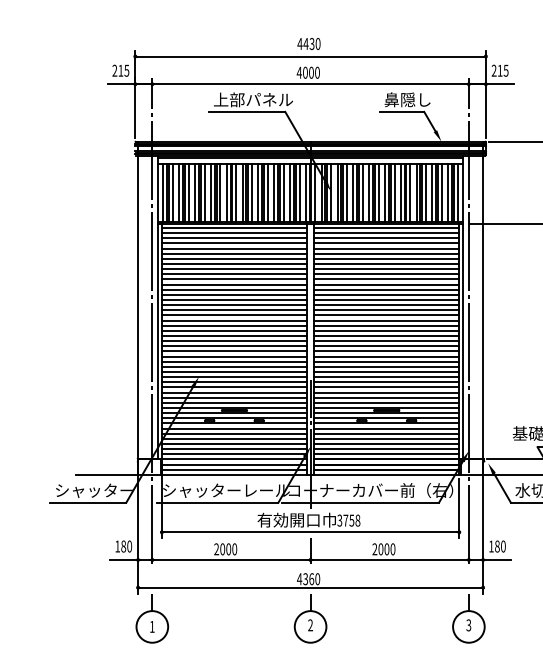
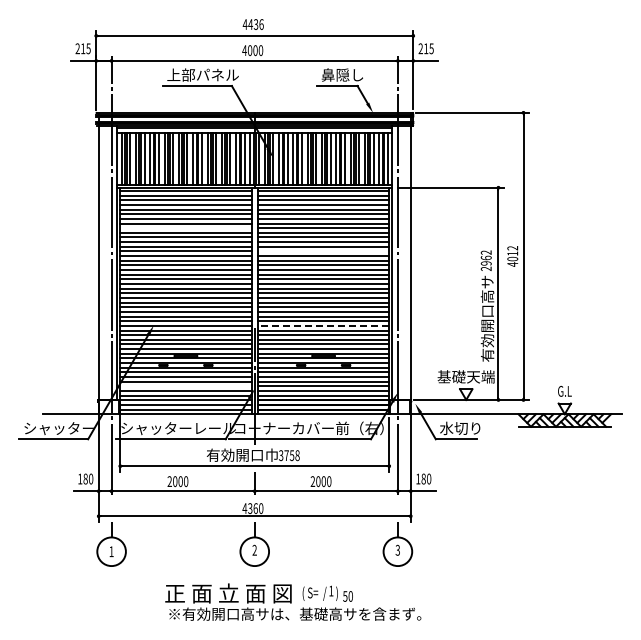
text: (318, 43) -> (261, 24), 4430 -> 4436
line: (234, 269) -> (185, 228), removed
line: (386, 294) -> (323, 251), removed
line: (386, 376) -> (323, 325), solid -> dashed
line: (234, 444) -> (185, 386), removed

